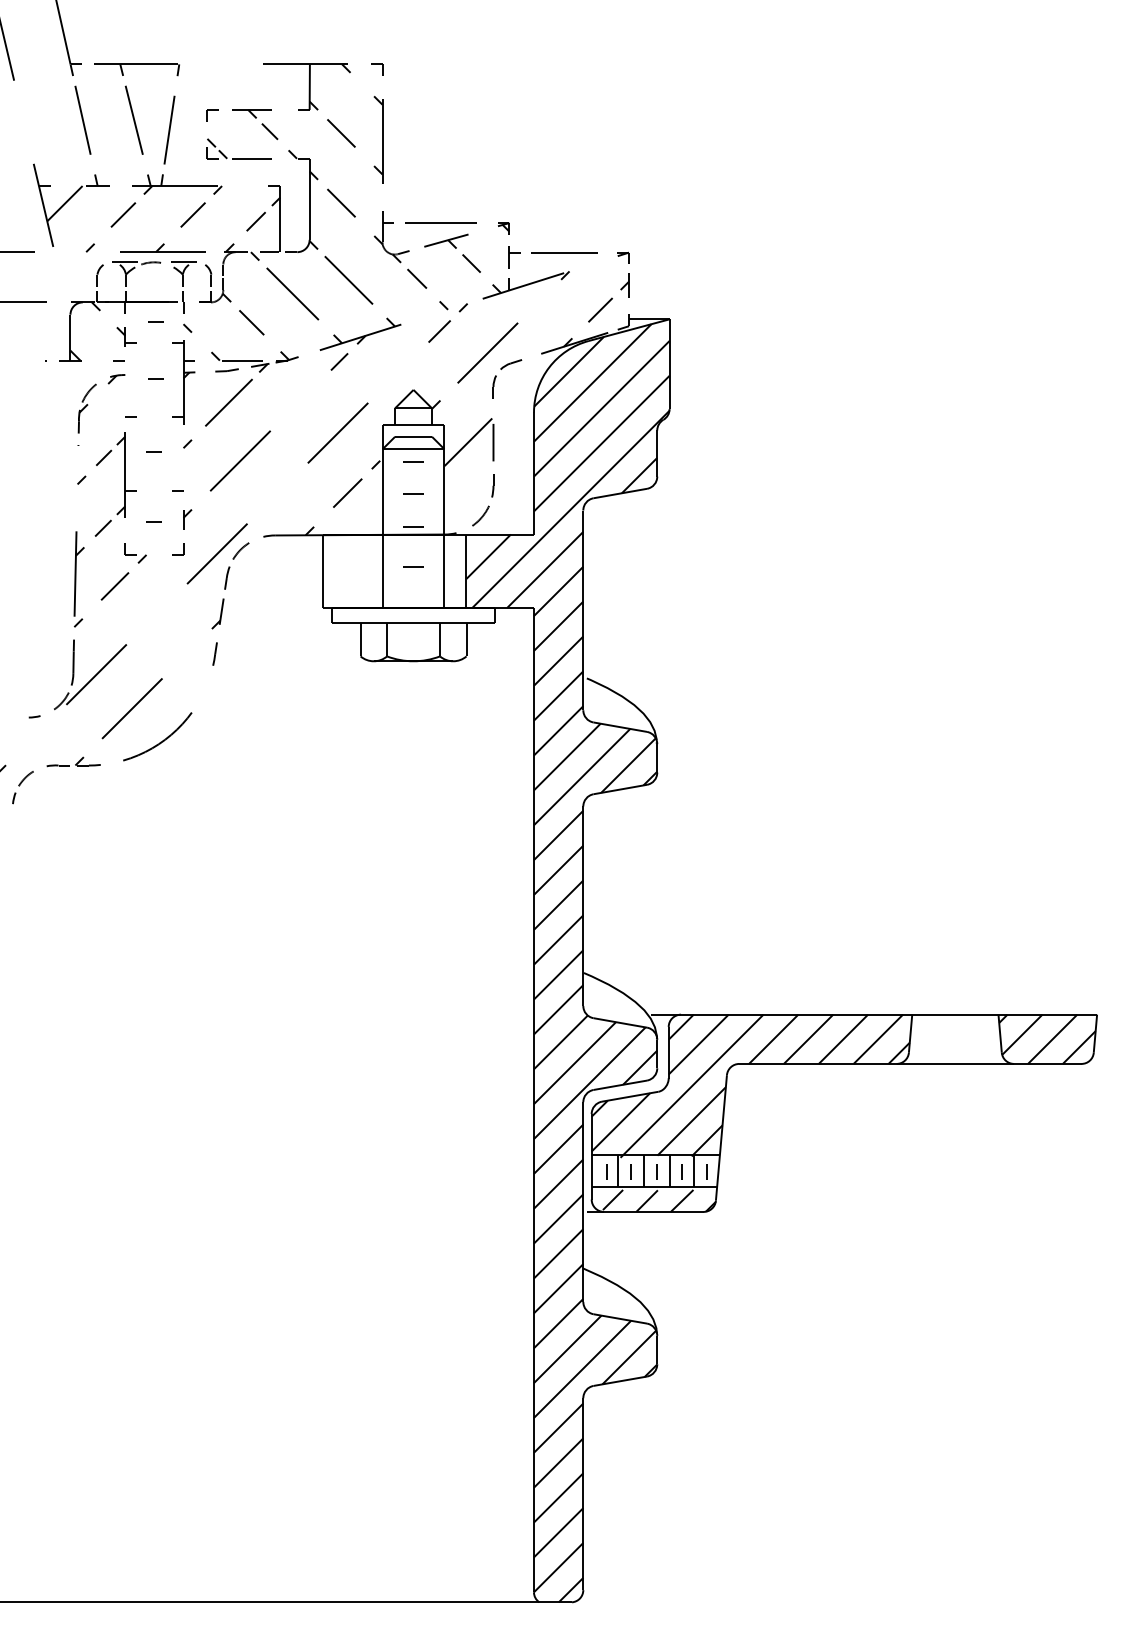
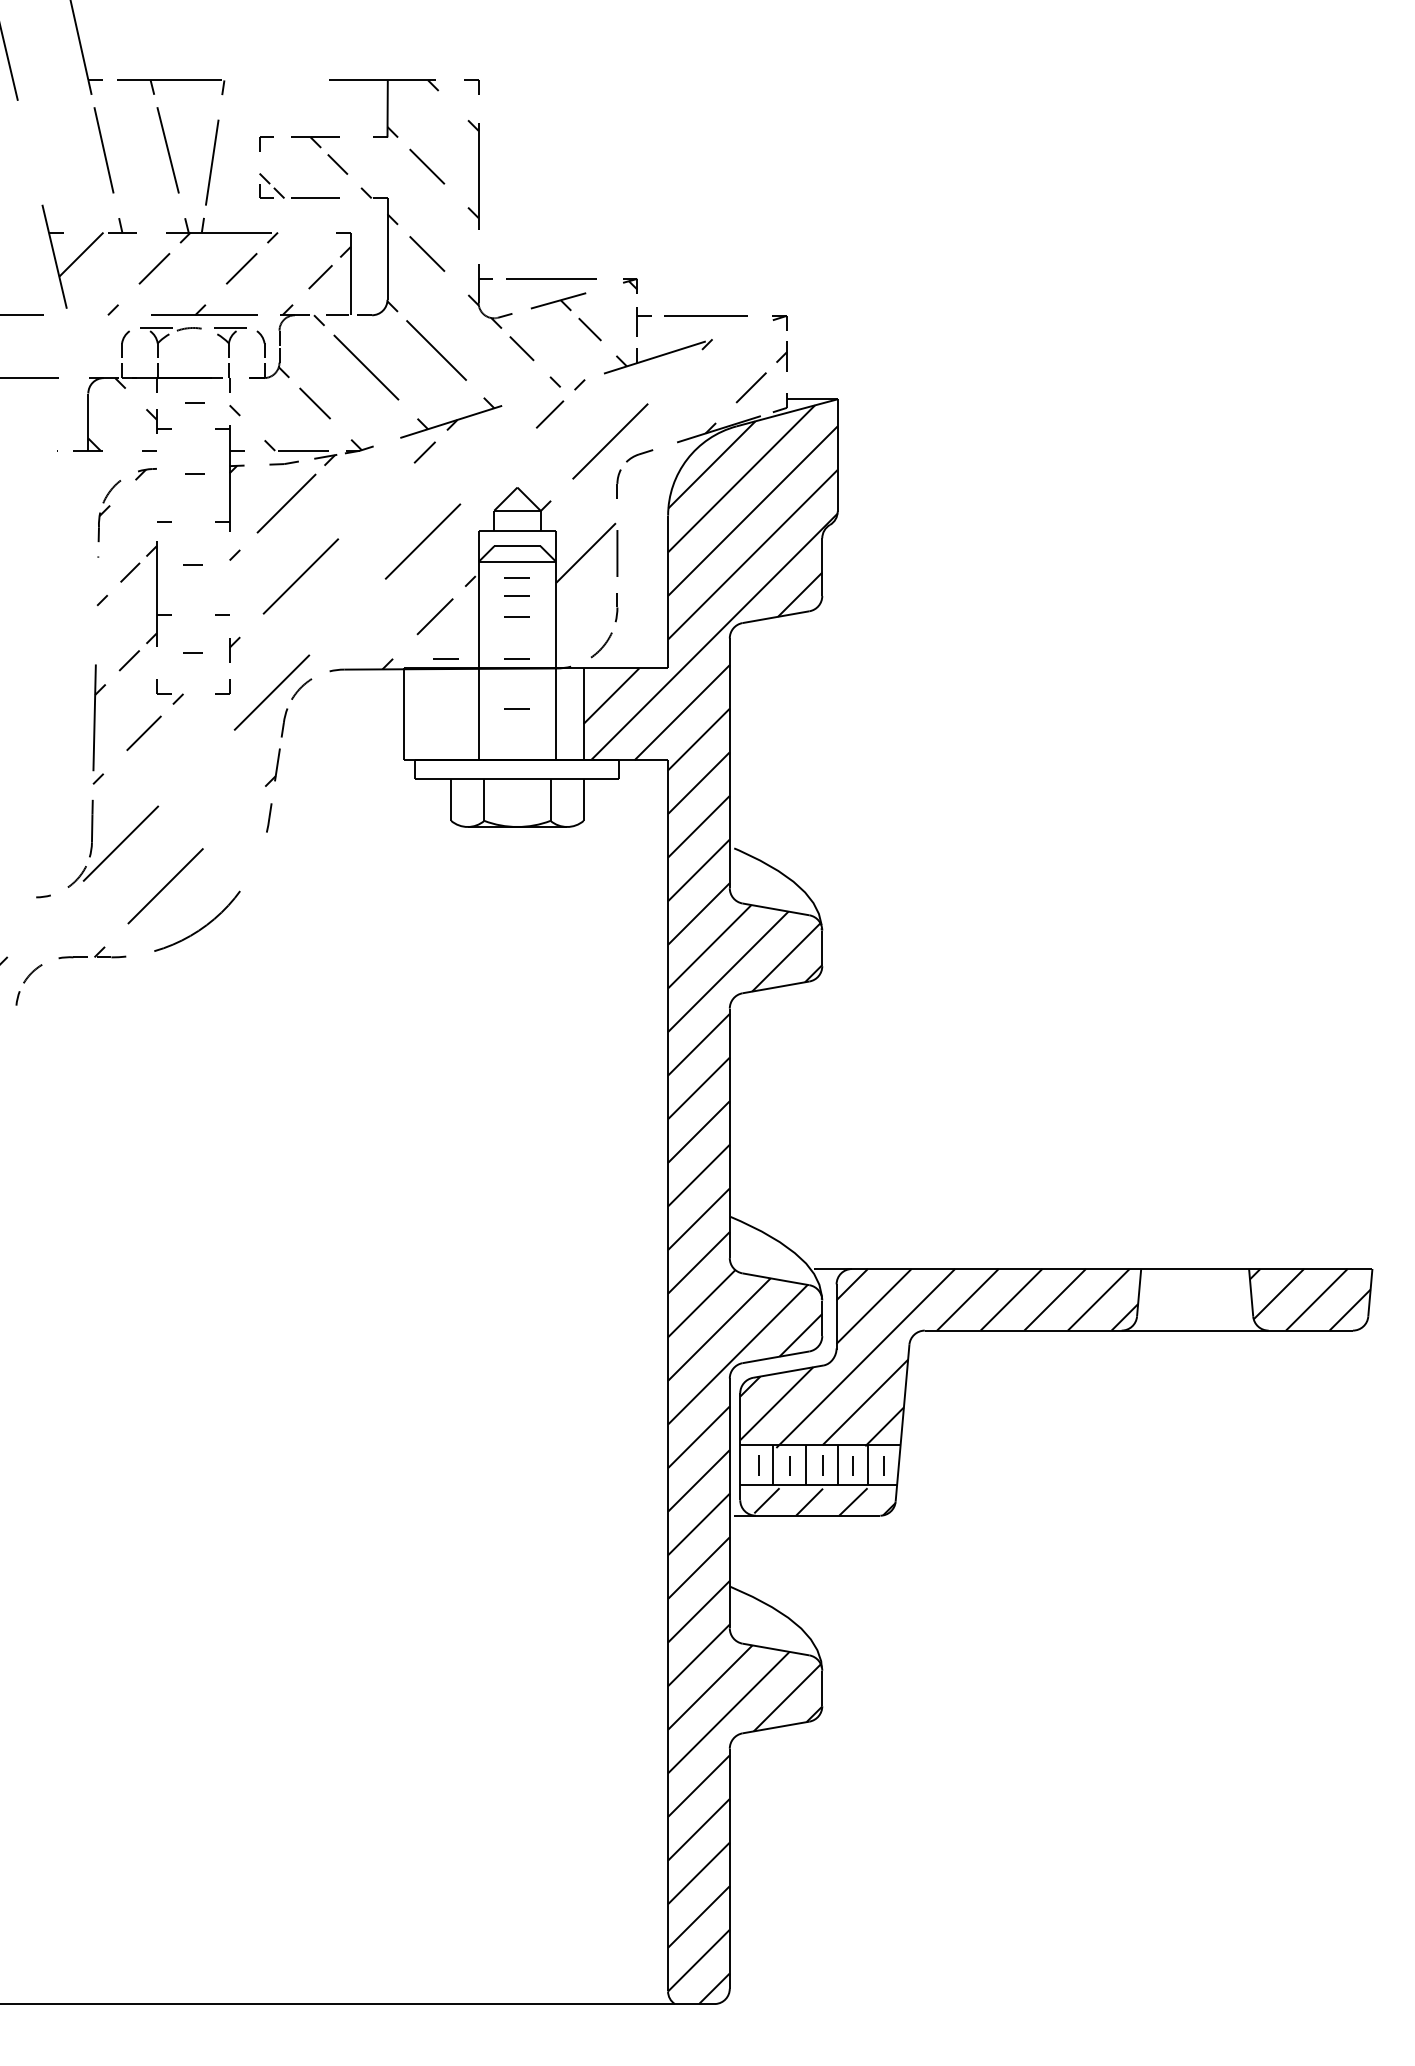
line: (412, 476) -> (516, 595), added
line: (356, 526) -> (445, 658), added

